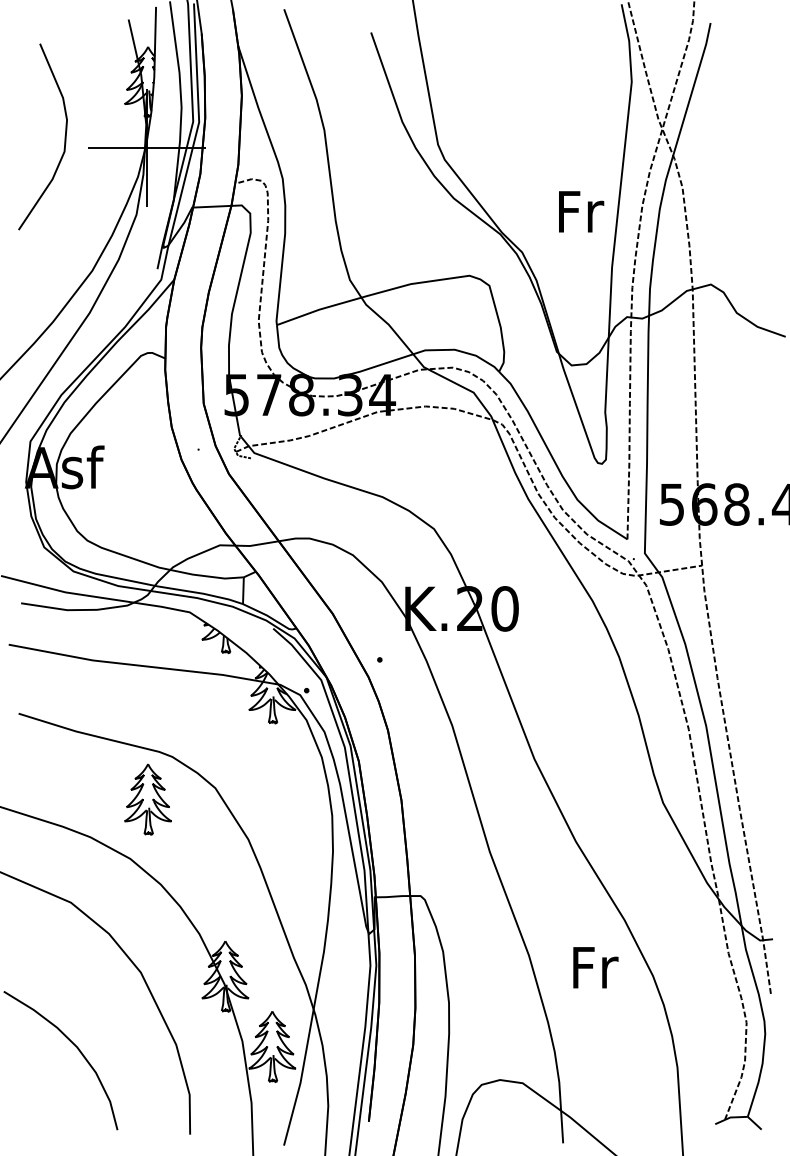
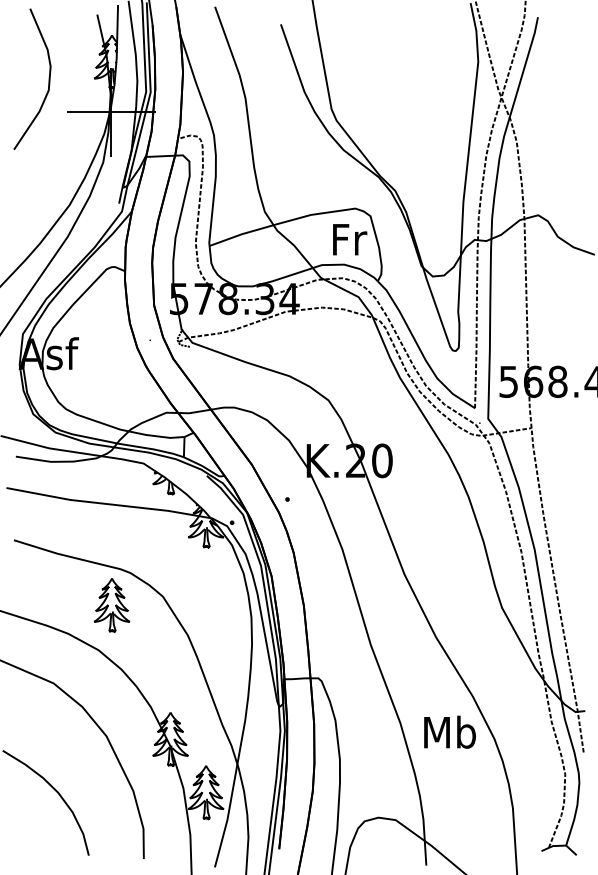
curve: (64, 136) -> (48, 78), moved
text: (581, 211) -> (350, 239), moved
text: (594, 967) -> (450, 732), Fr -> Mb

